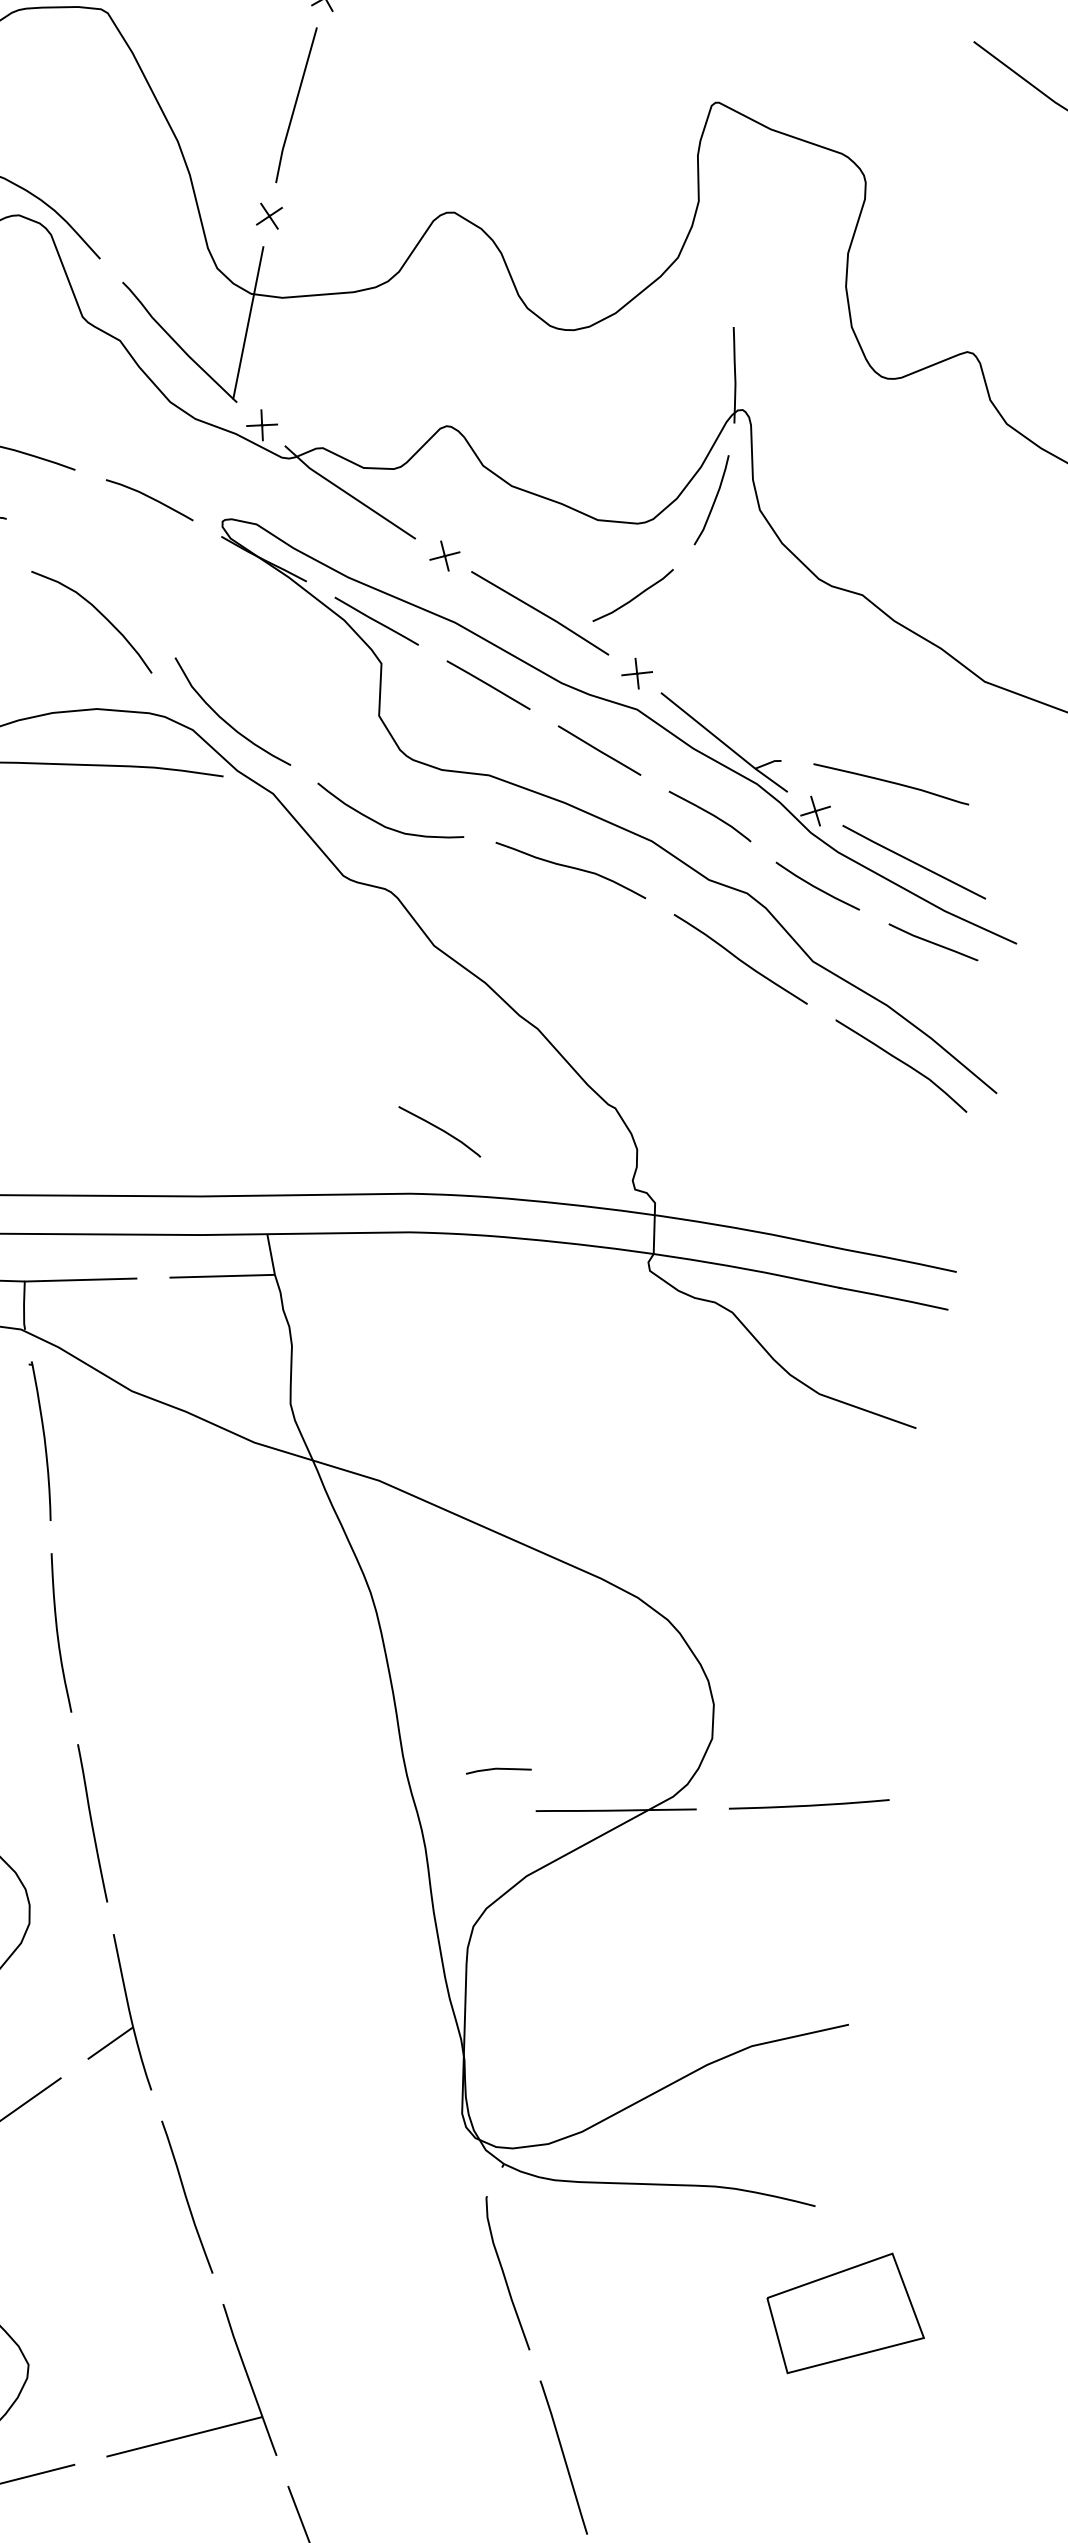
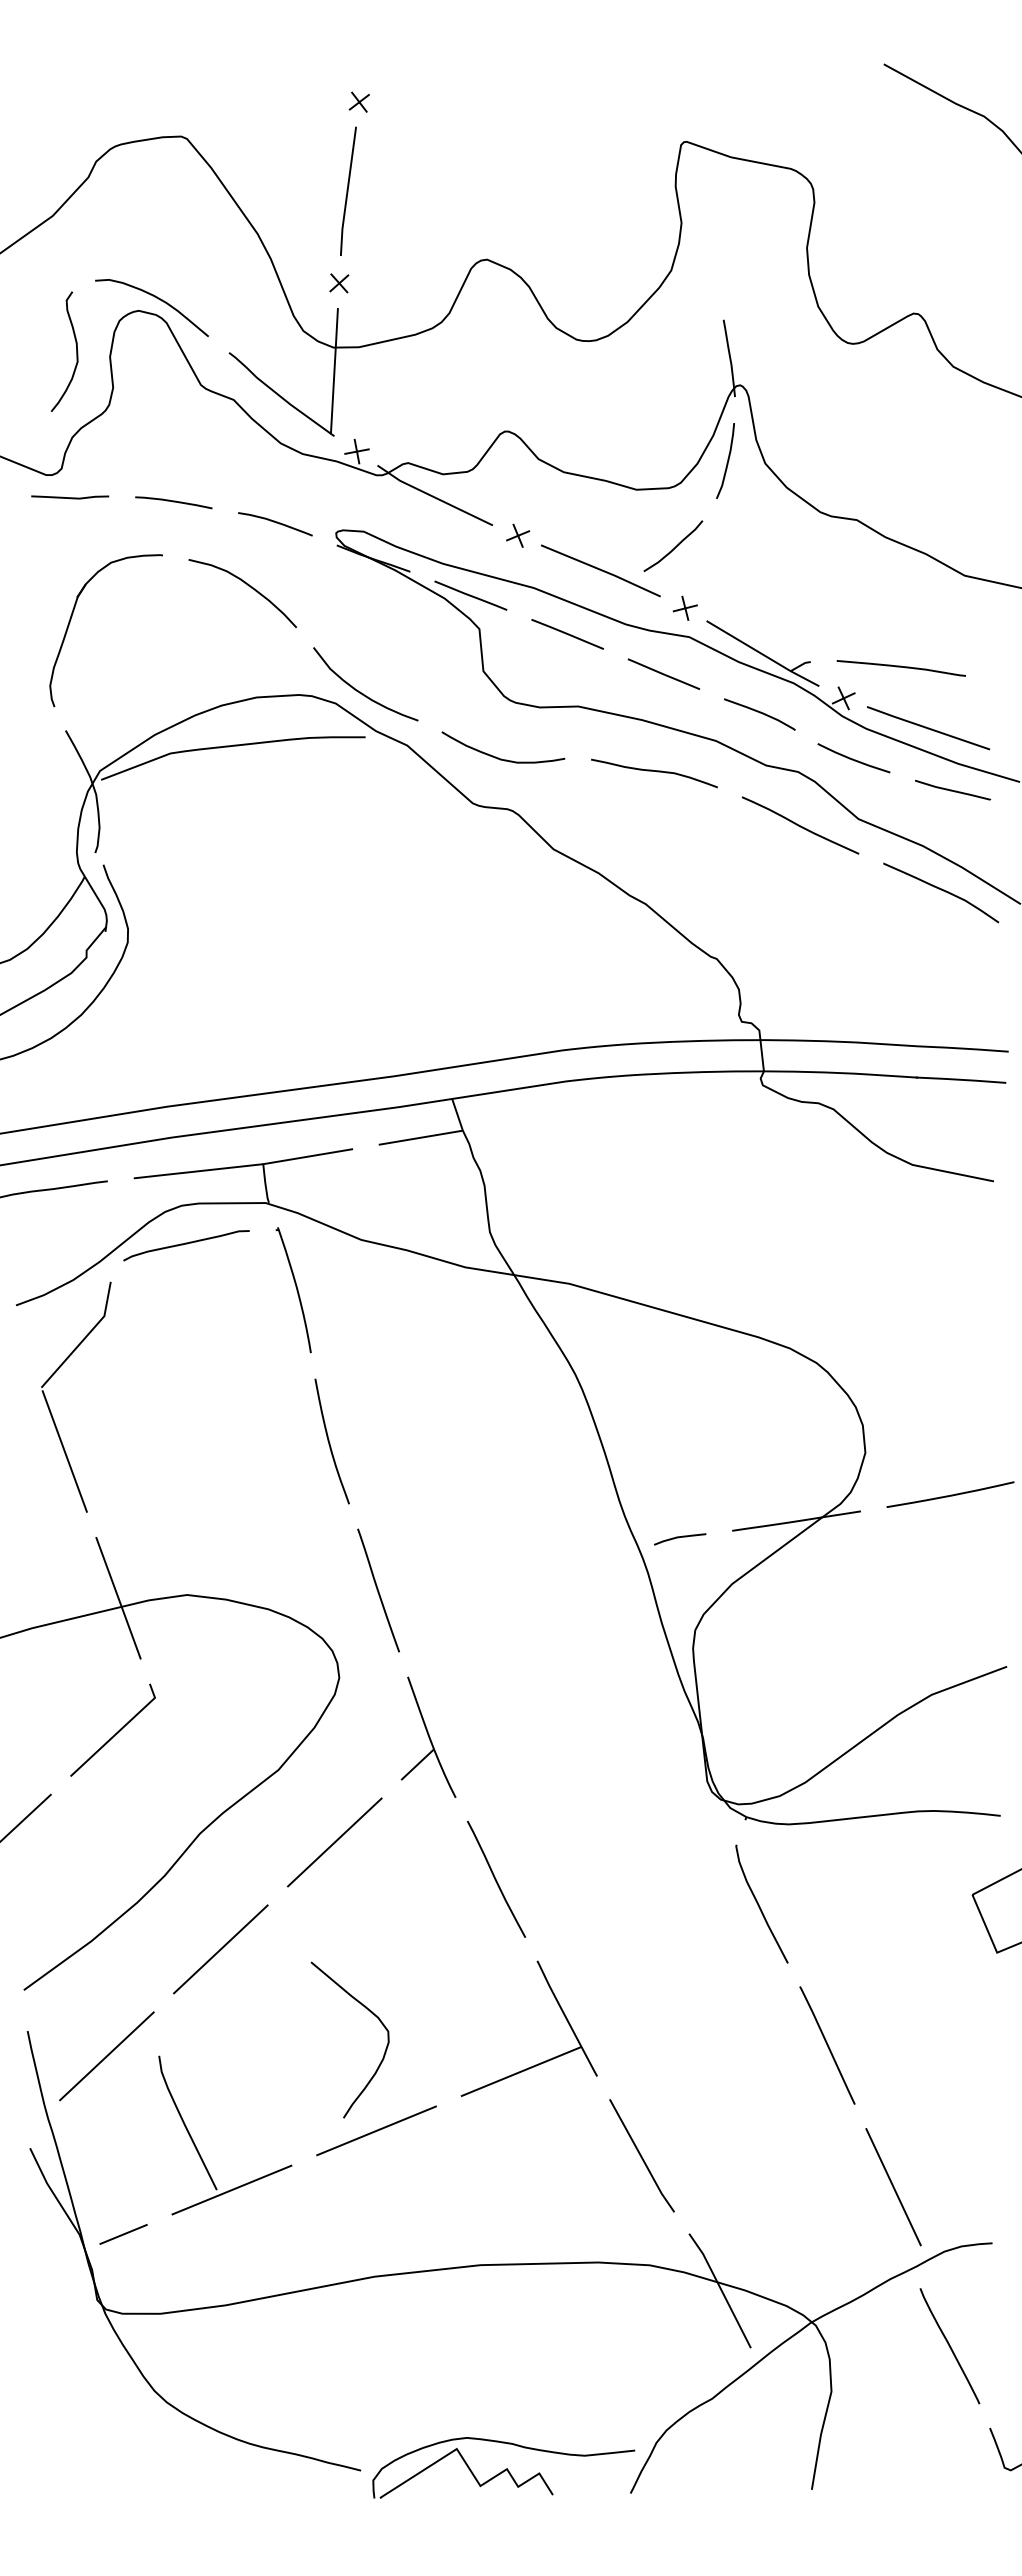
curve: (100, 614) -> (248, 586), moved
curve: (439, 1130) -> (578, 996), removed
line: (499, 1769) -> (680, 1537), moved

